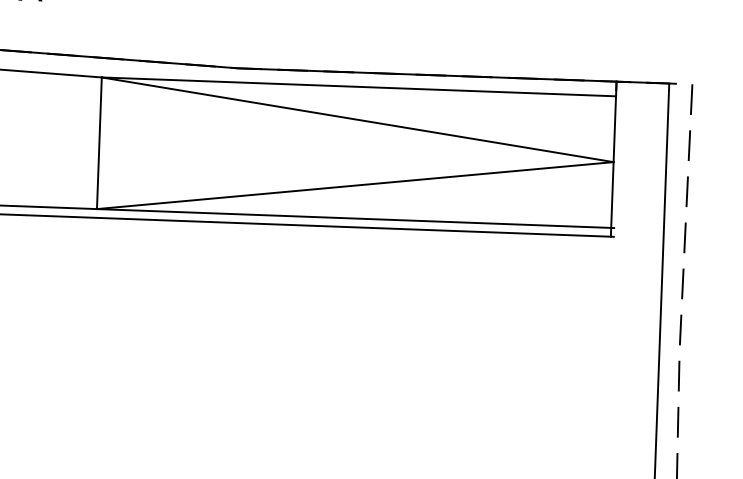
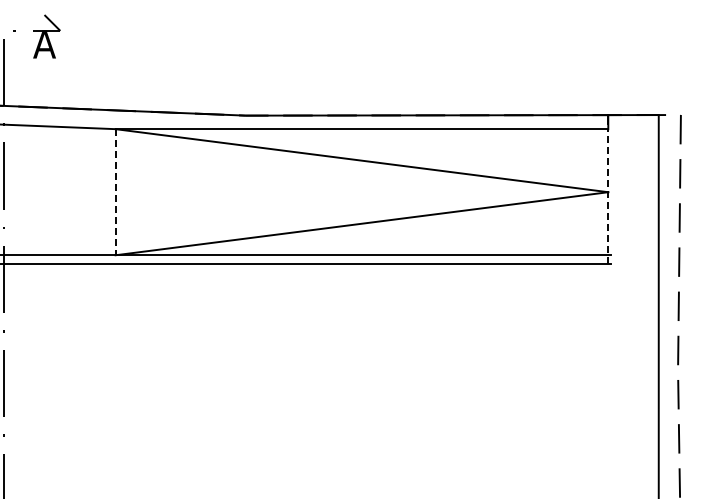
line: (99, 143) -> (115, 192), solid -> dashed
line: (613, 165) -> (608, 195), solid -> dashed

